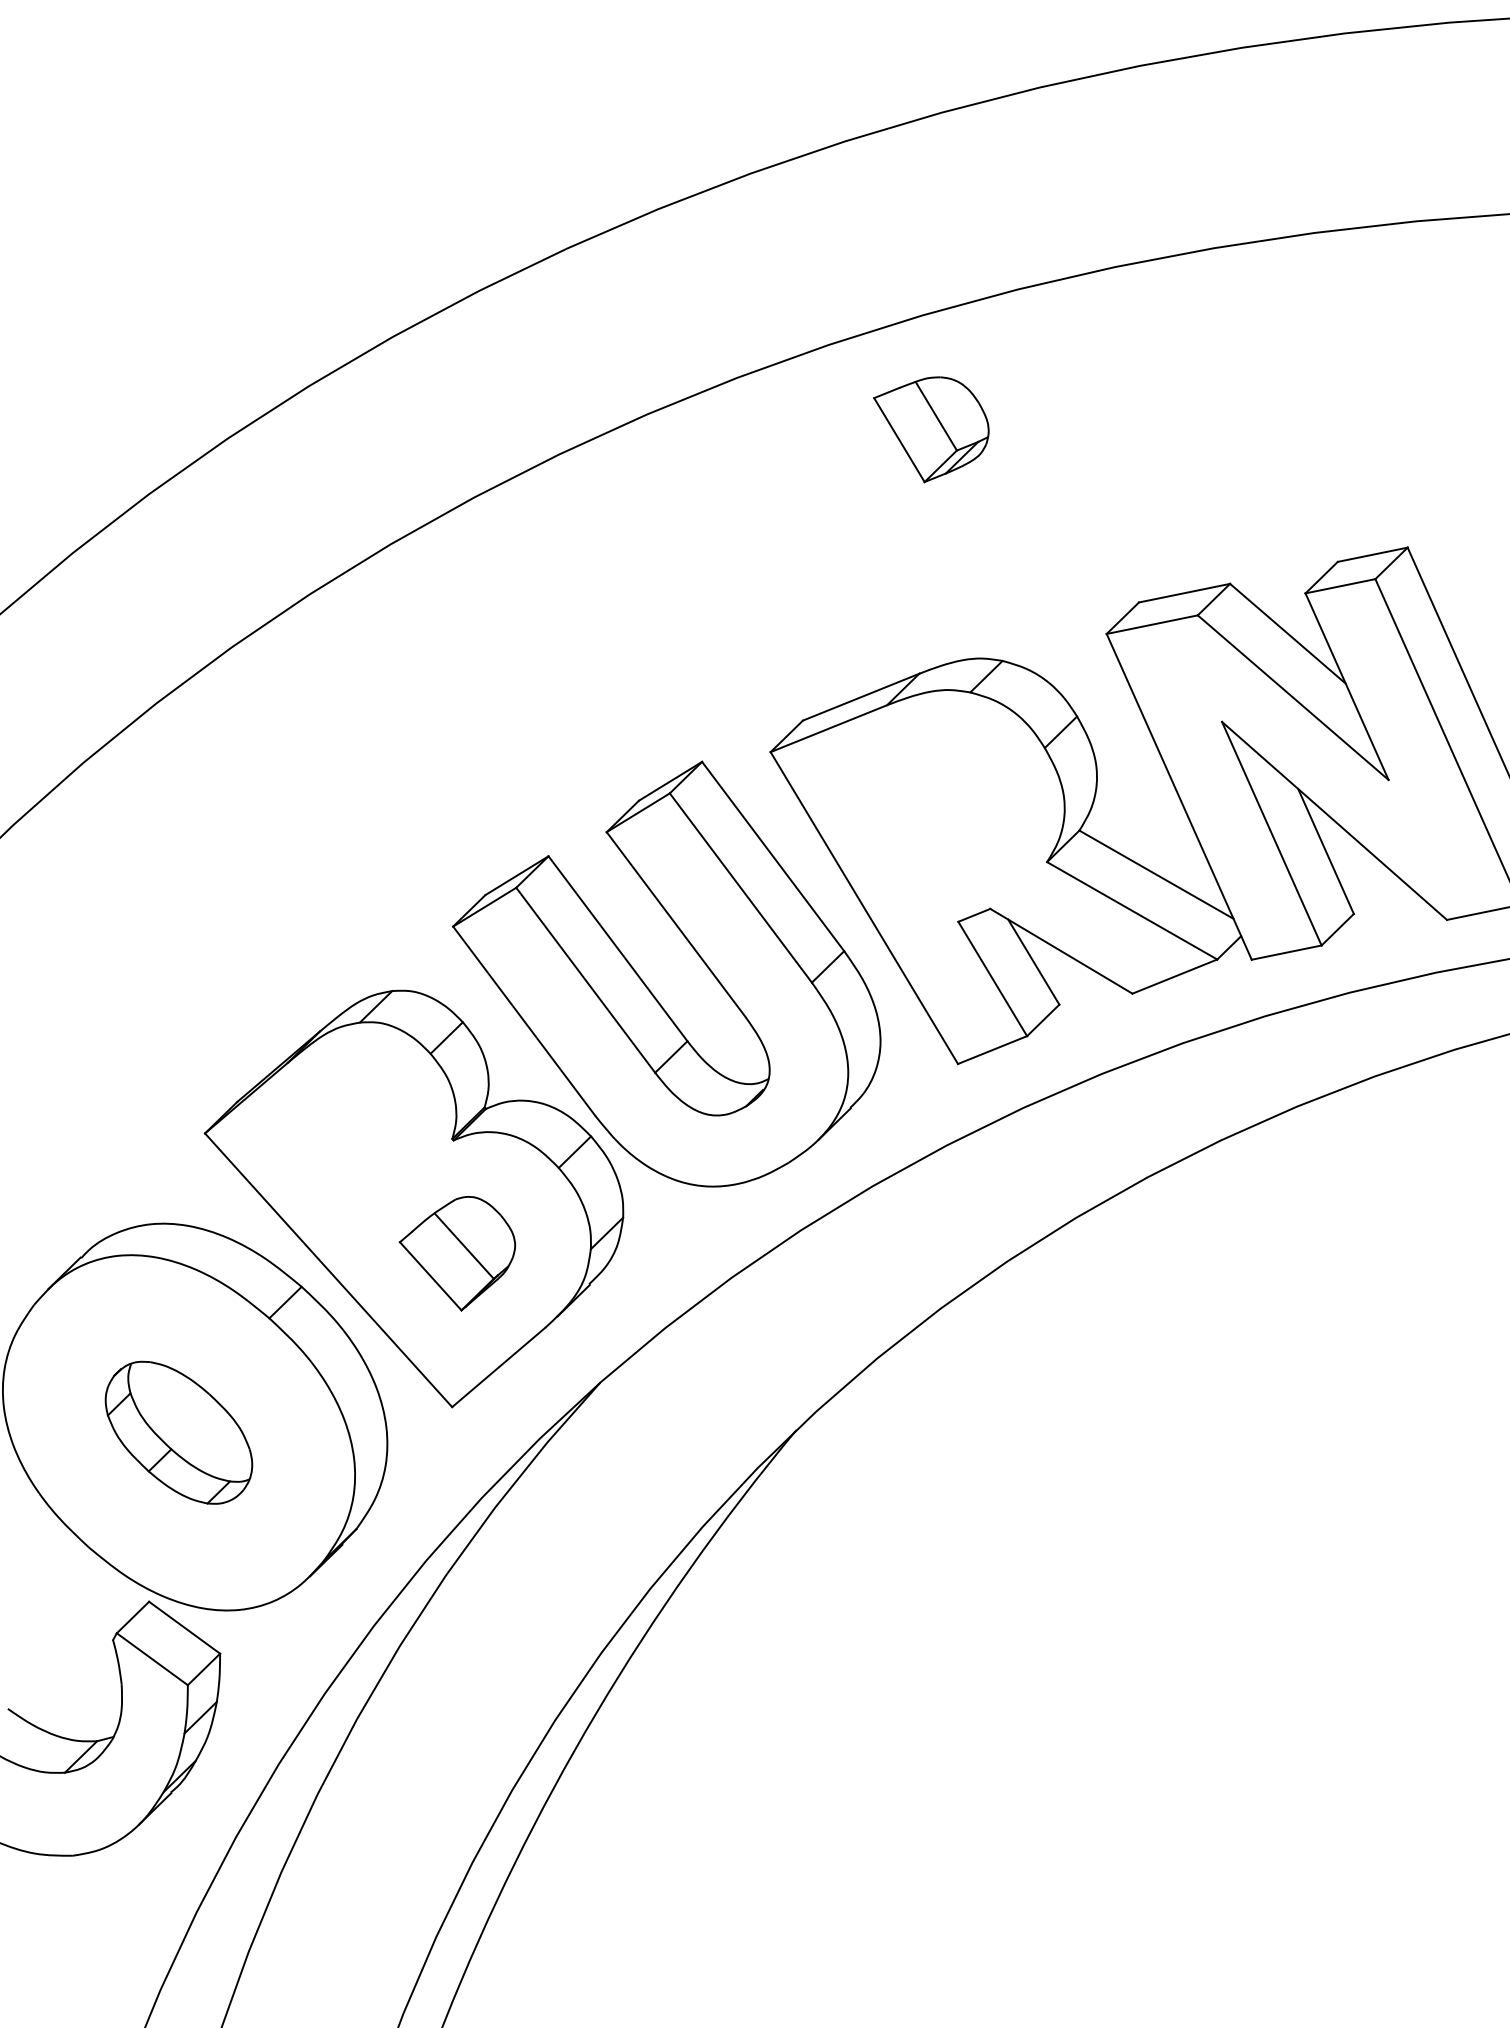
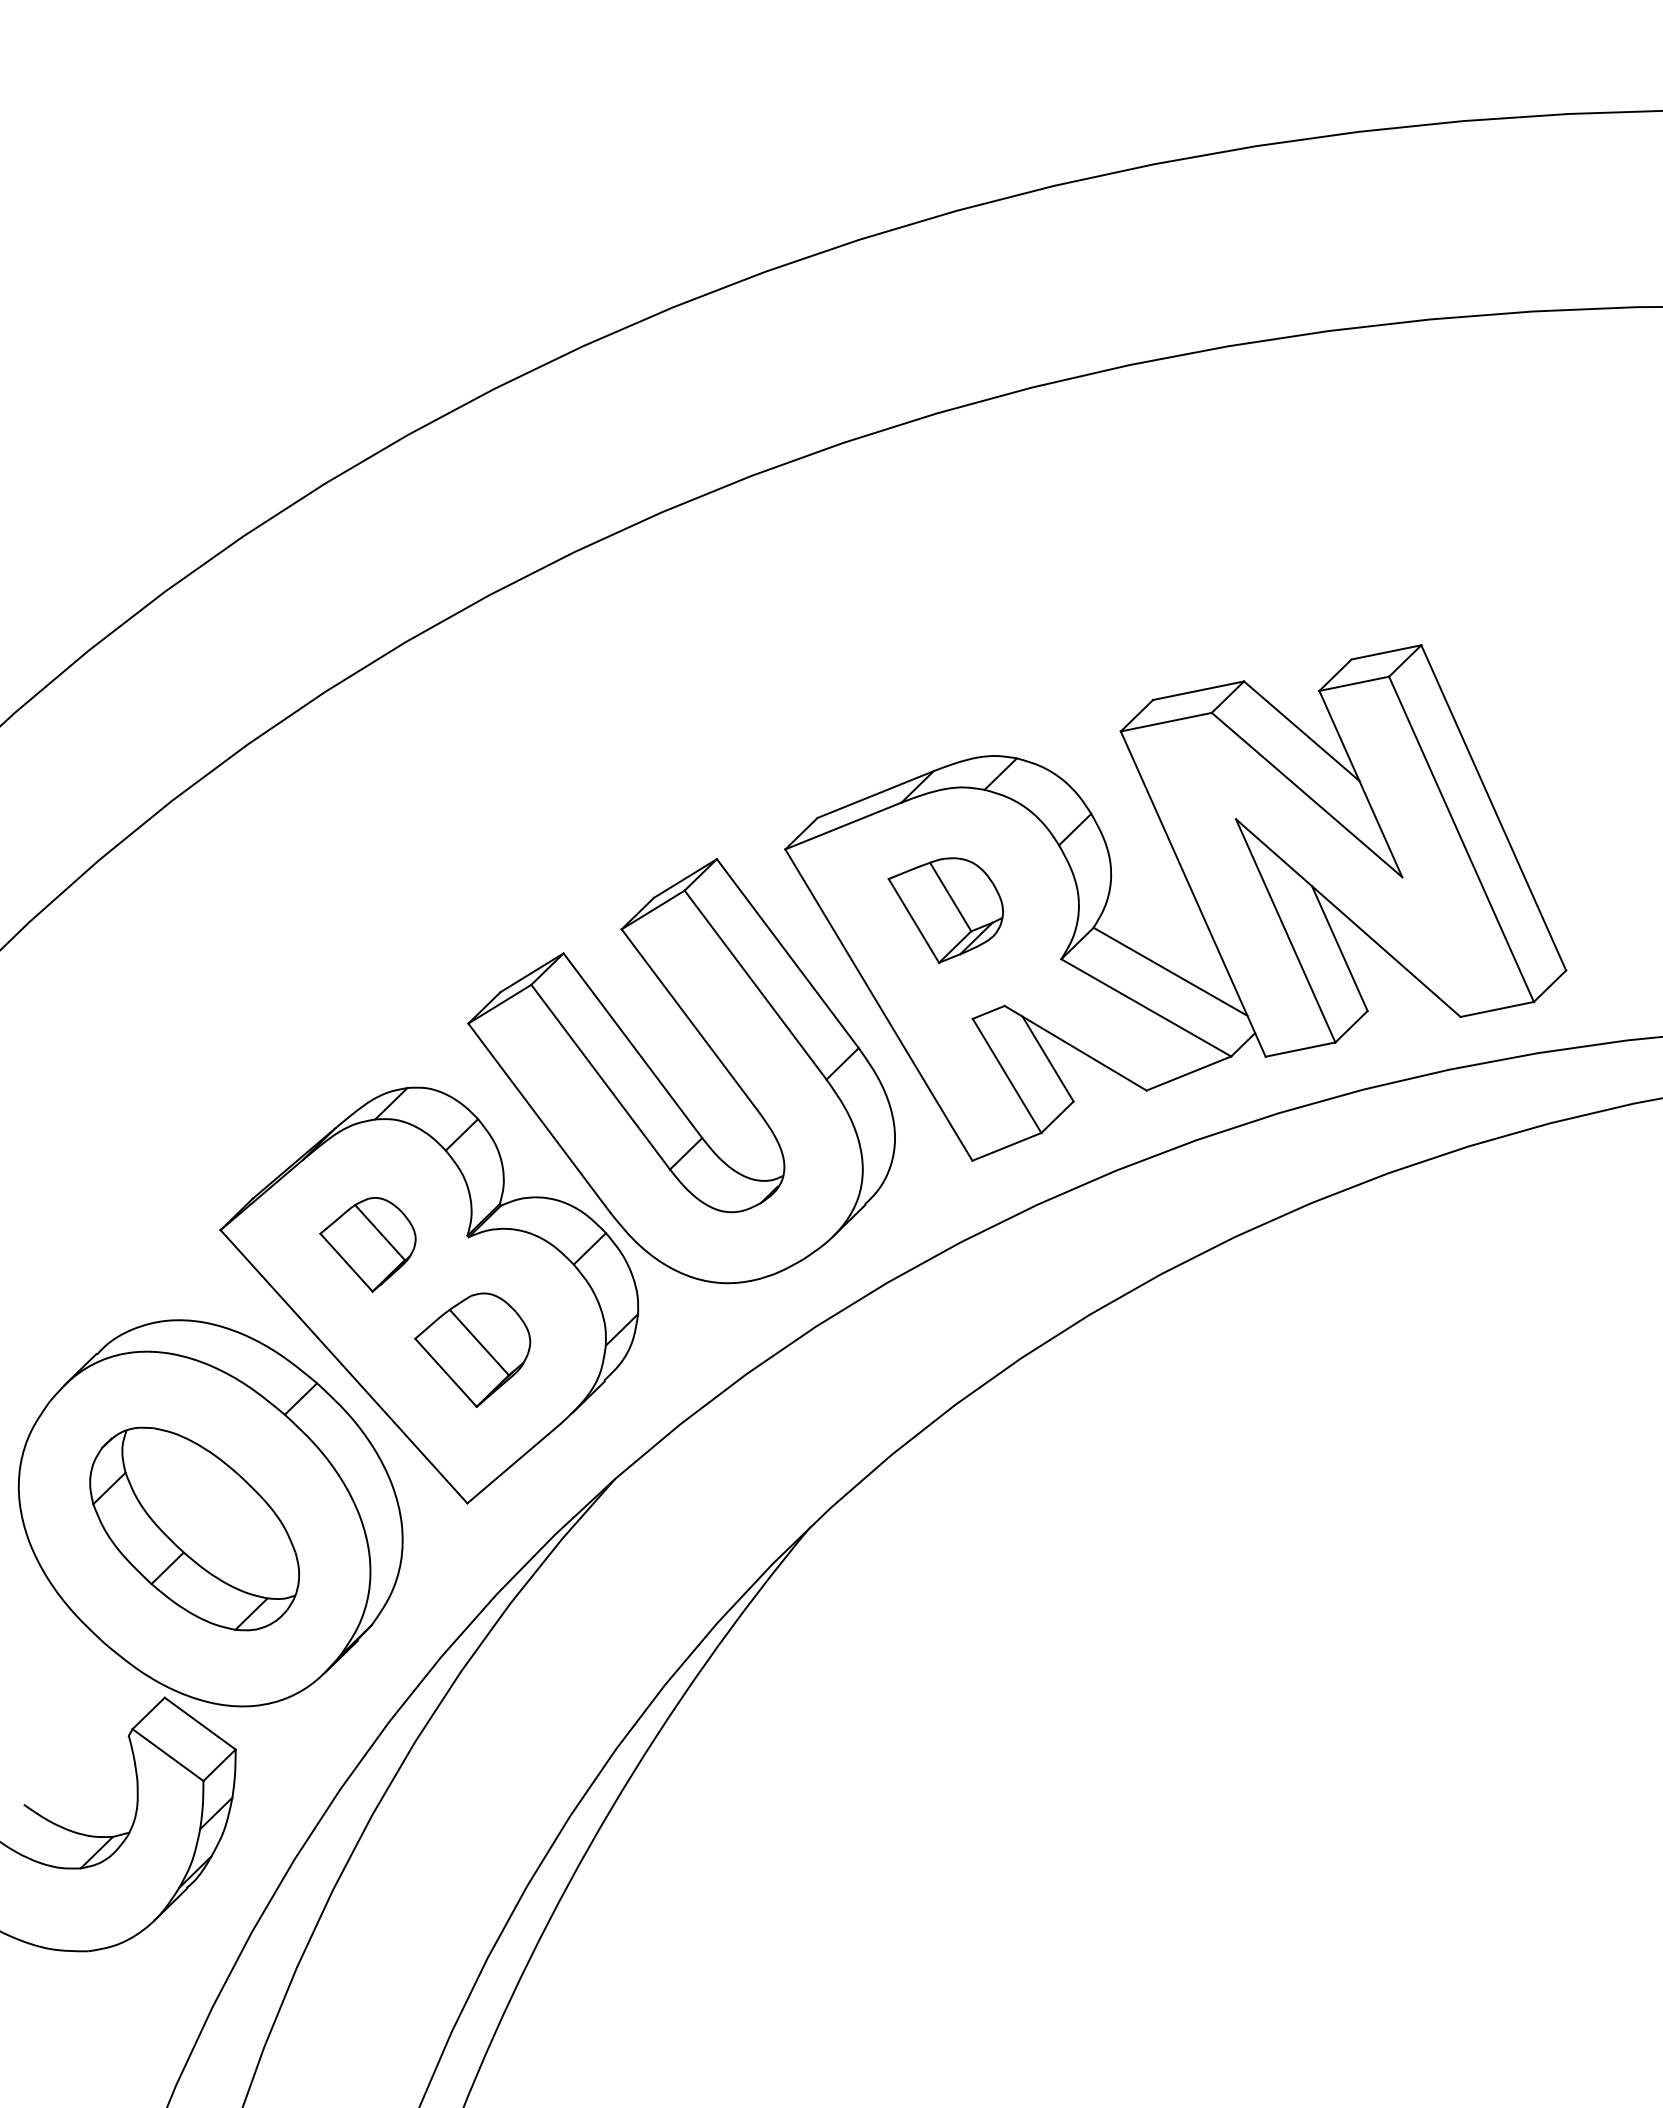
part: (931, 429) -> (945, 910), moved
part: (352, 1147) -> (367, 1244), added
part: (178, 1432) -> (194, 1528), size x1.43

